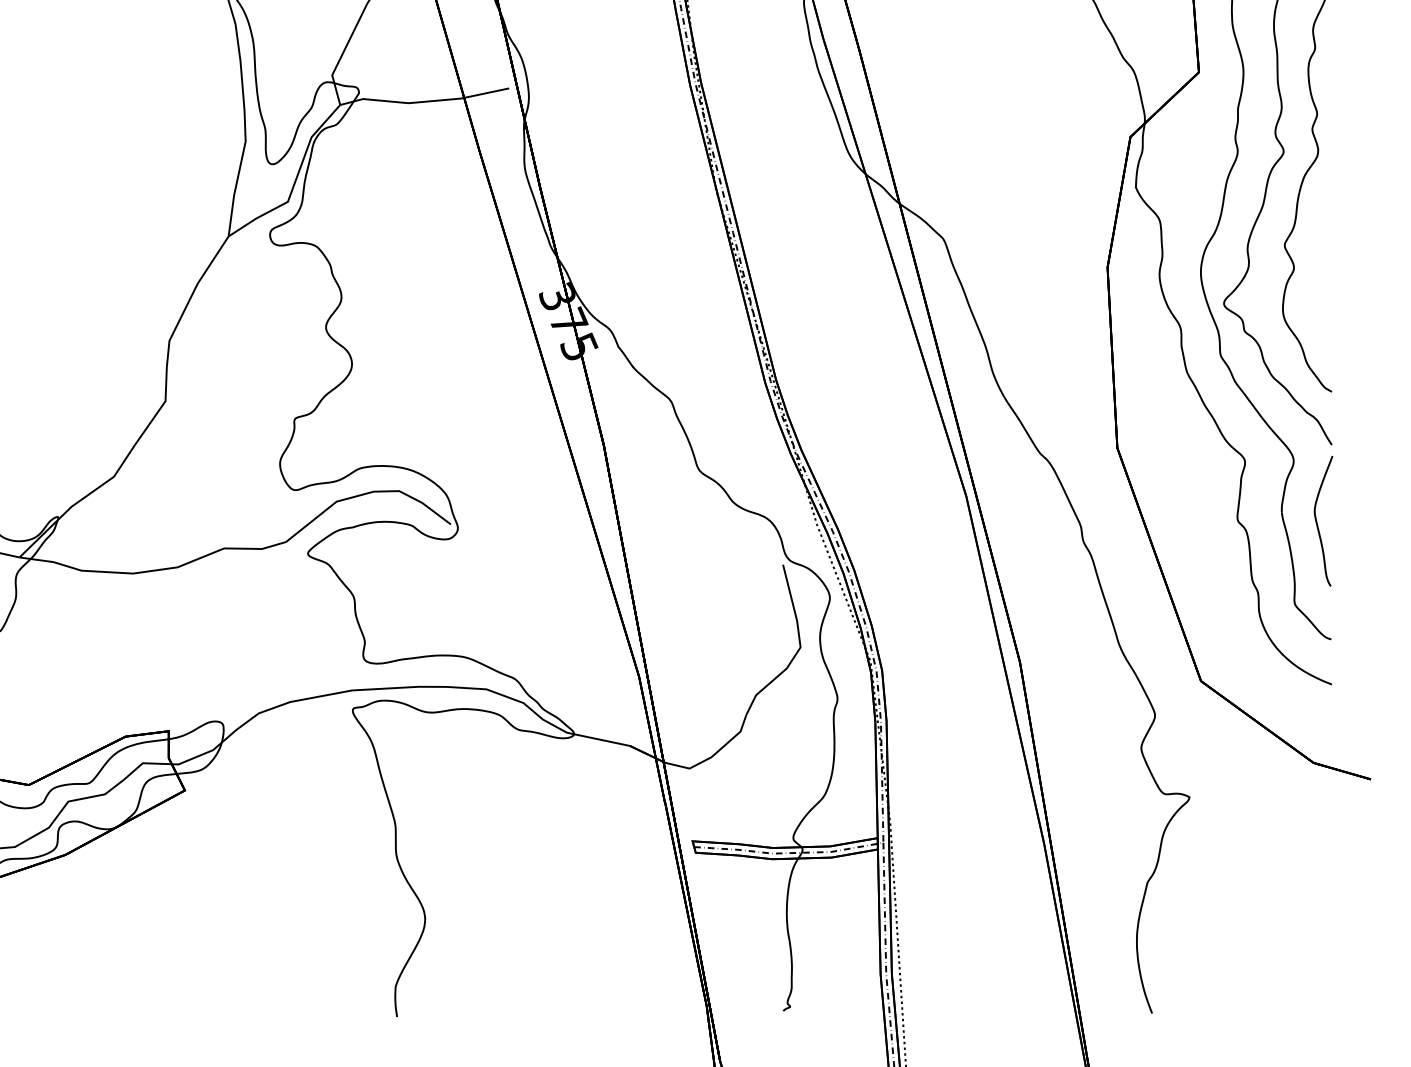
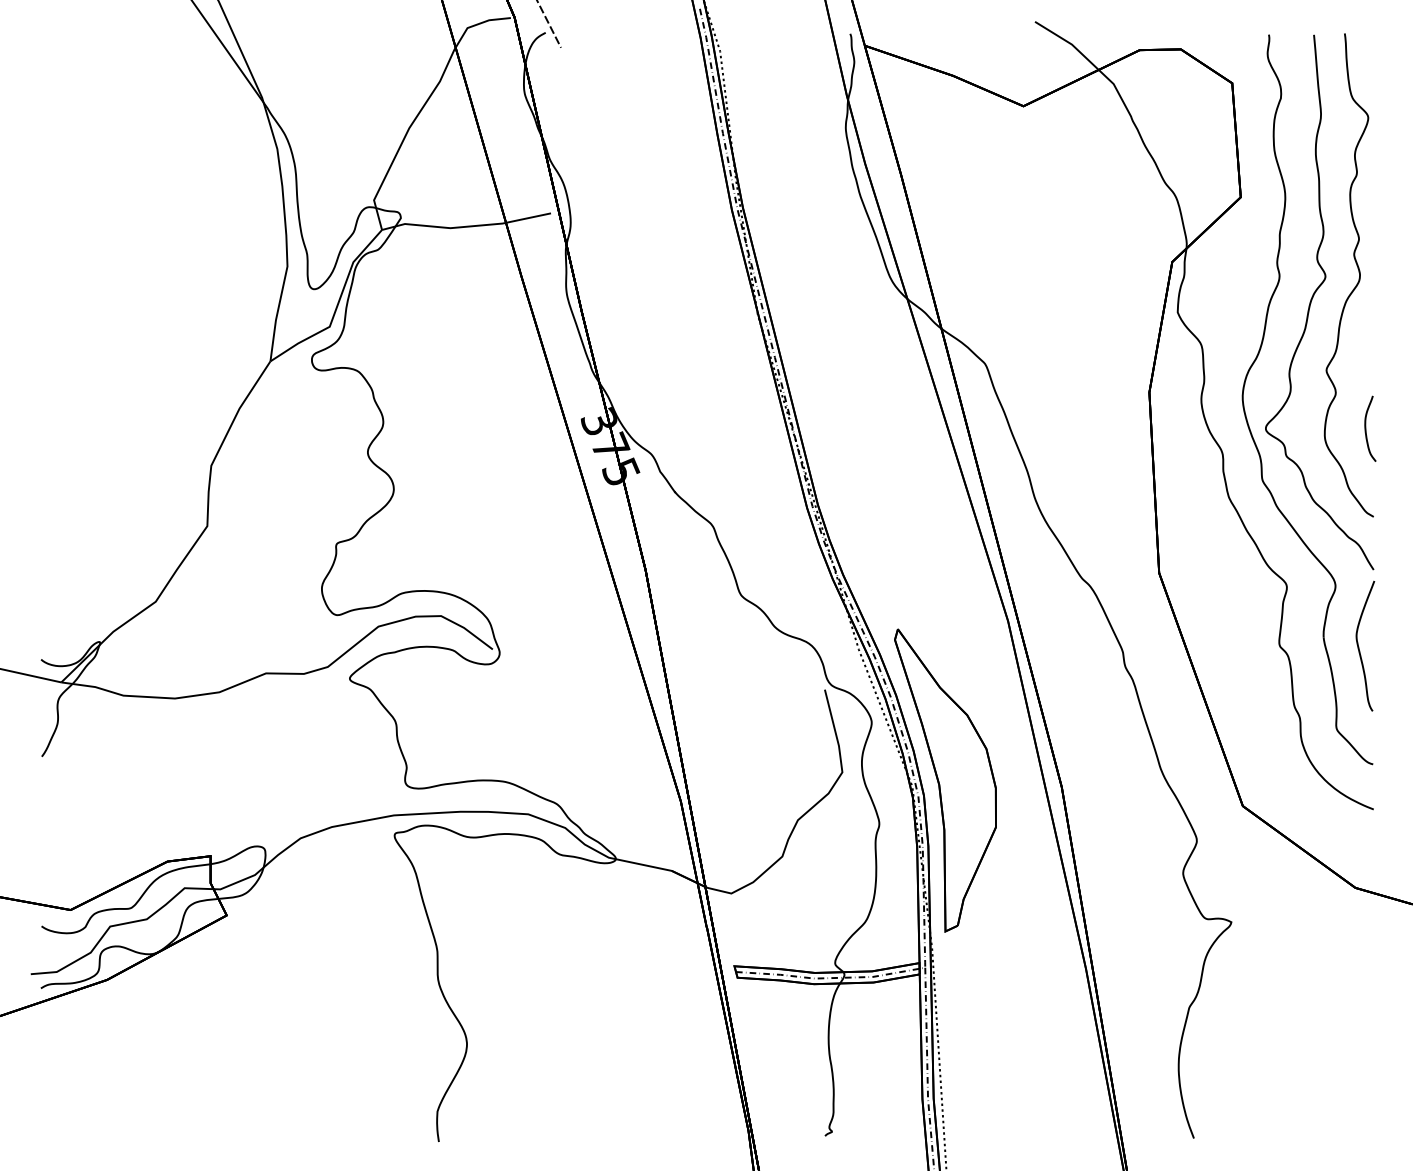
curve: (1324, 303) -> (1366, 428), added
part: (903, 655) -> (945, 780), added

